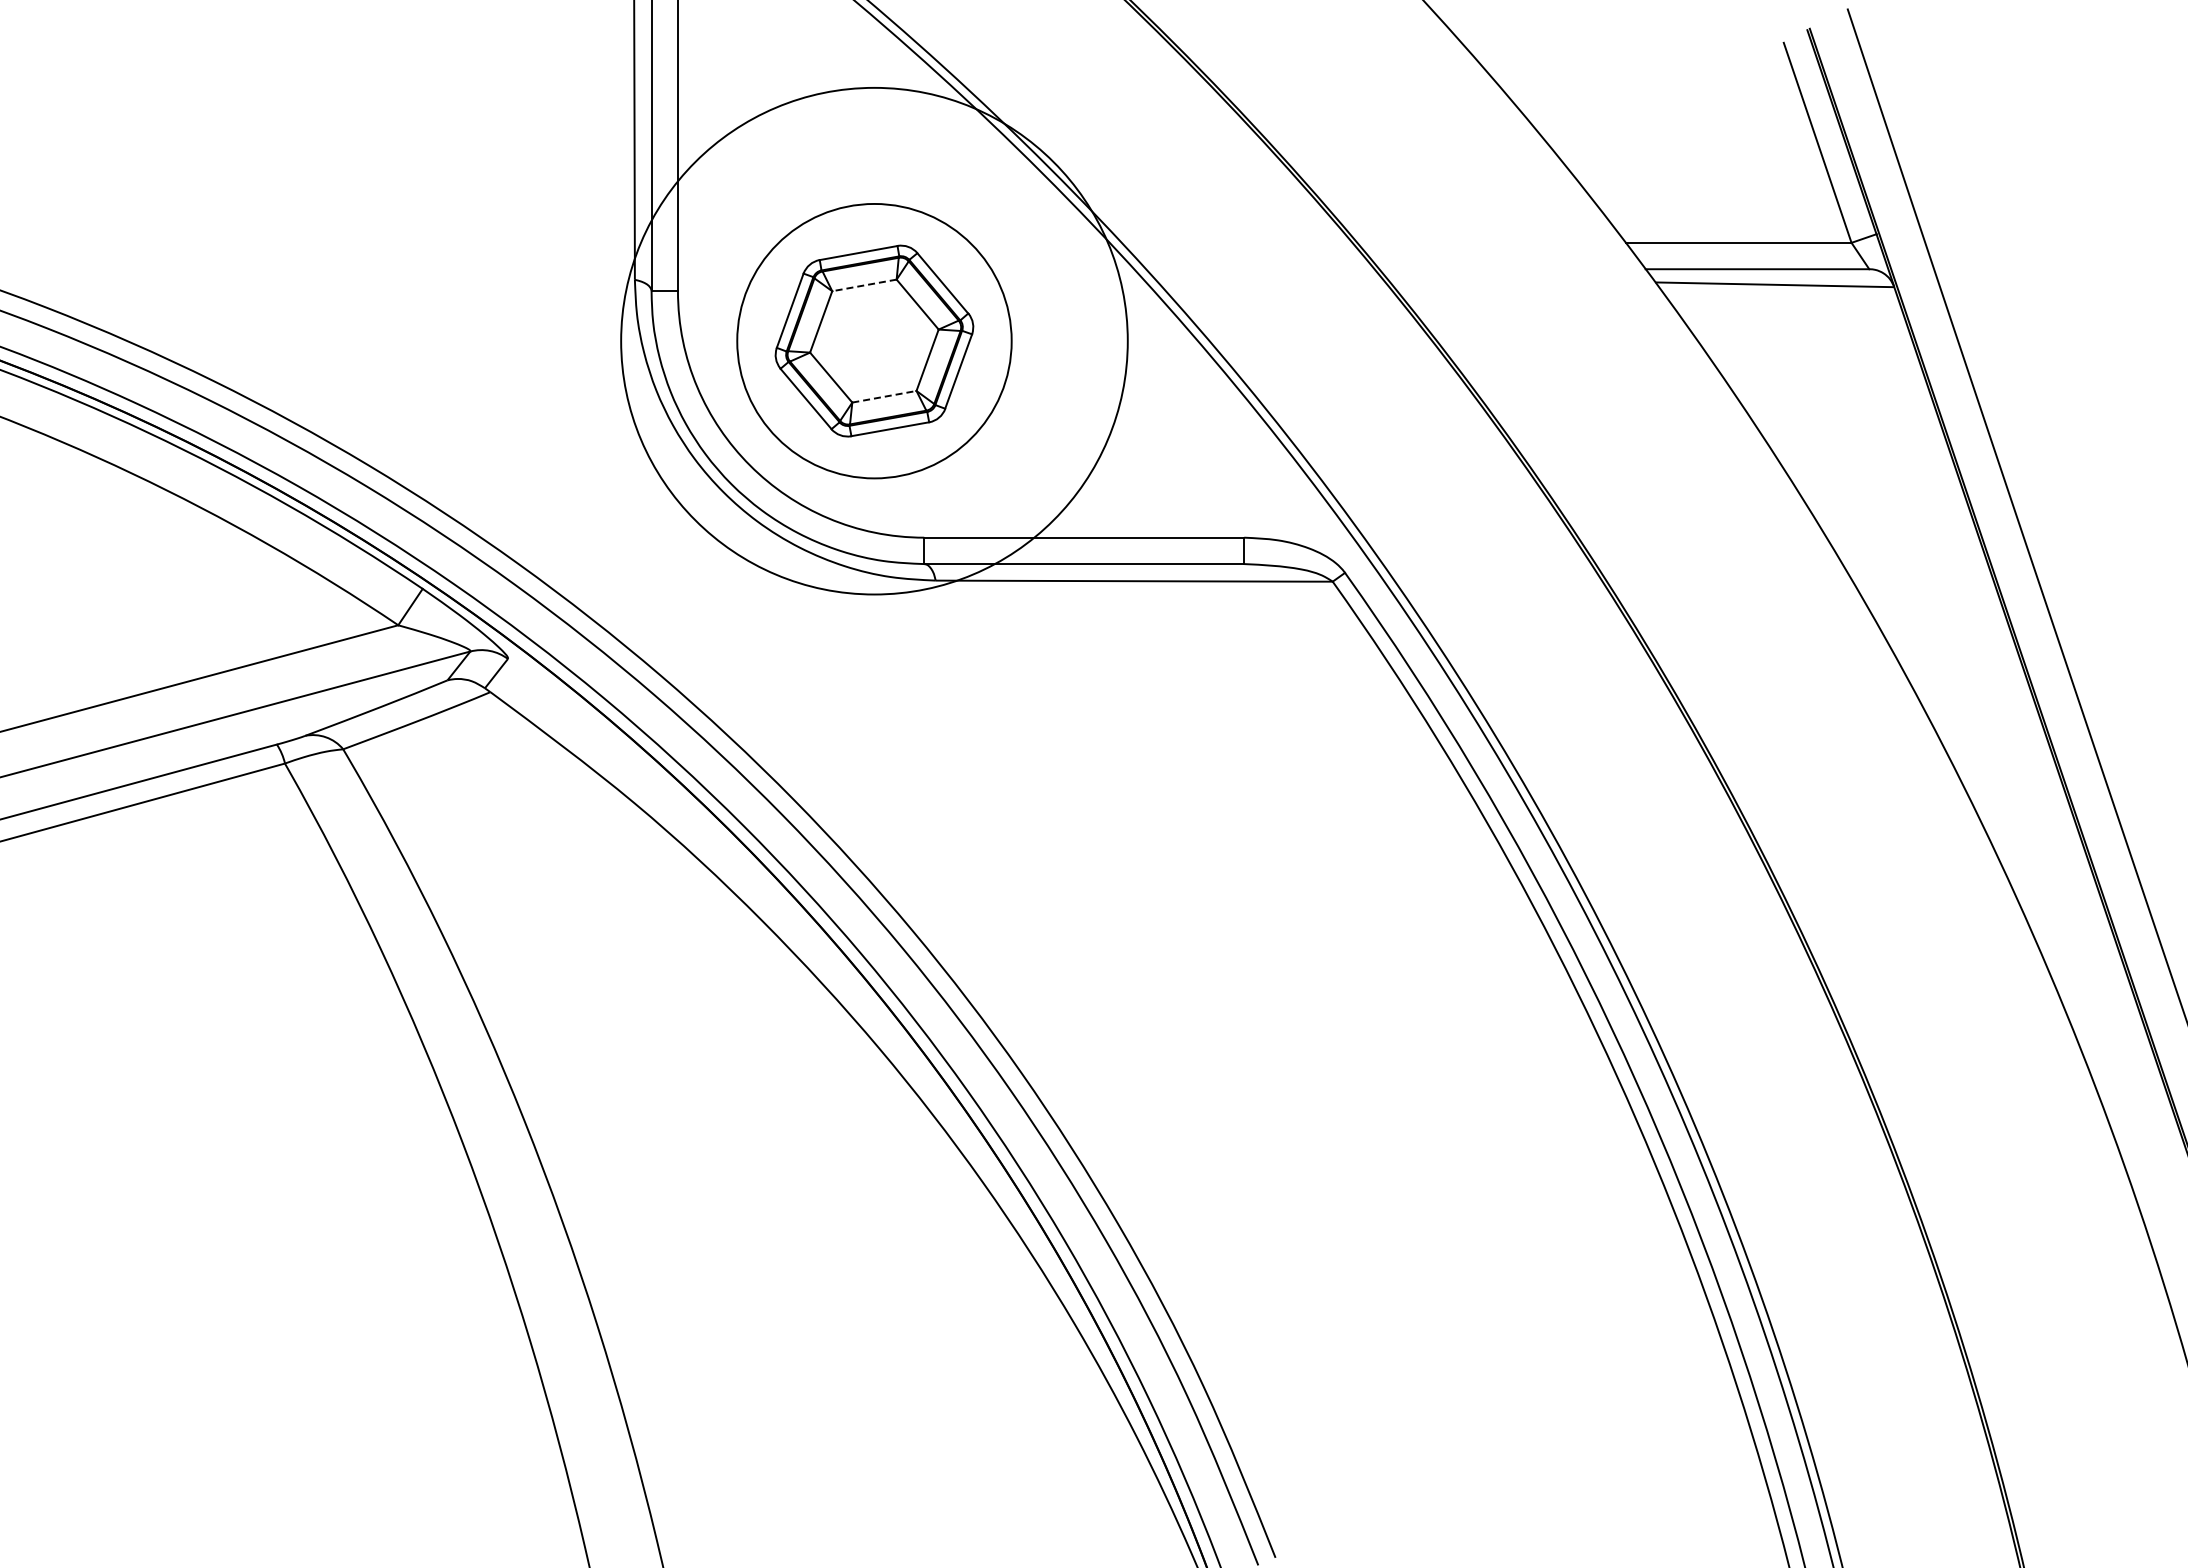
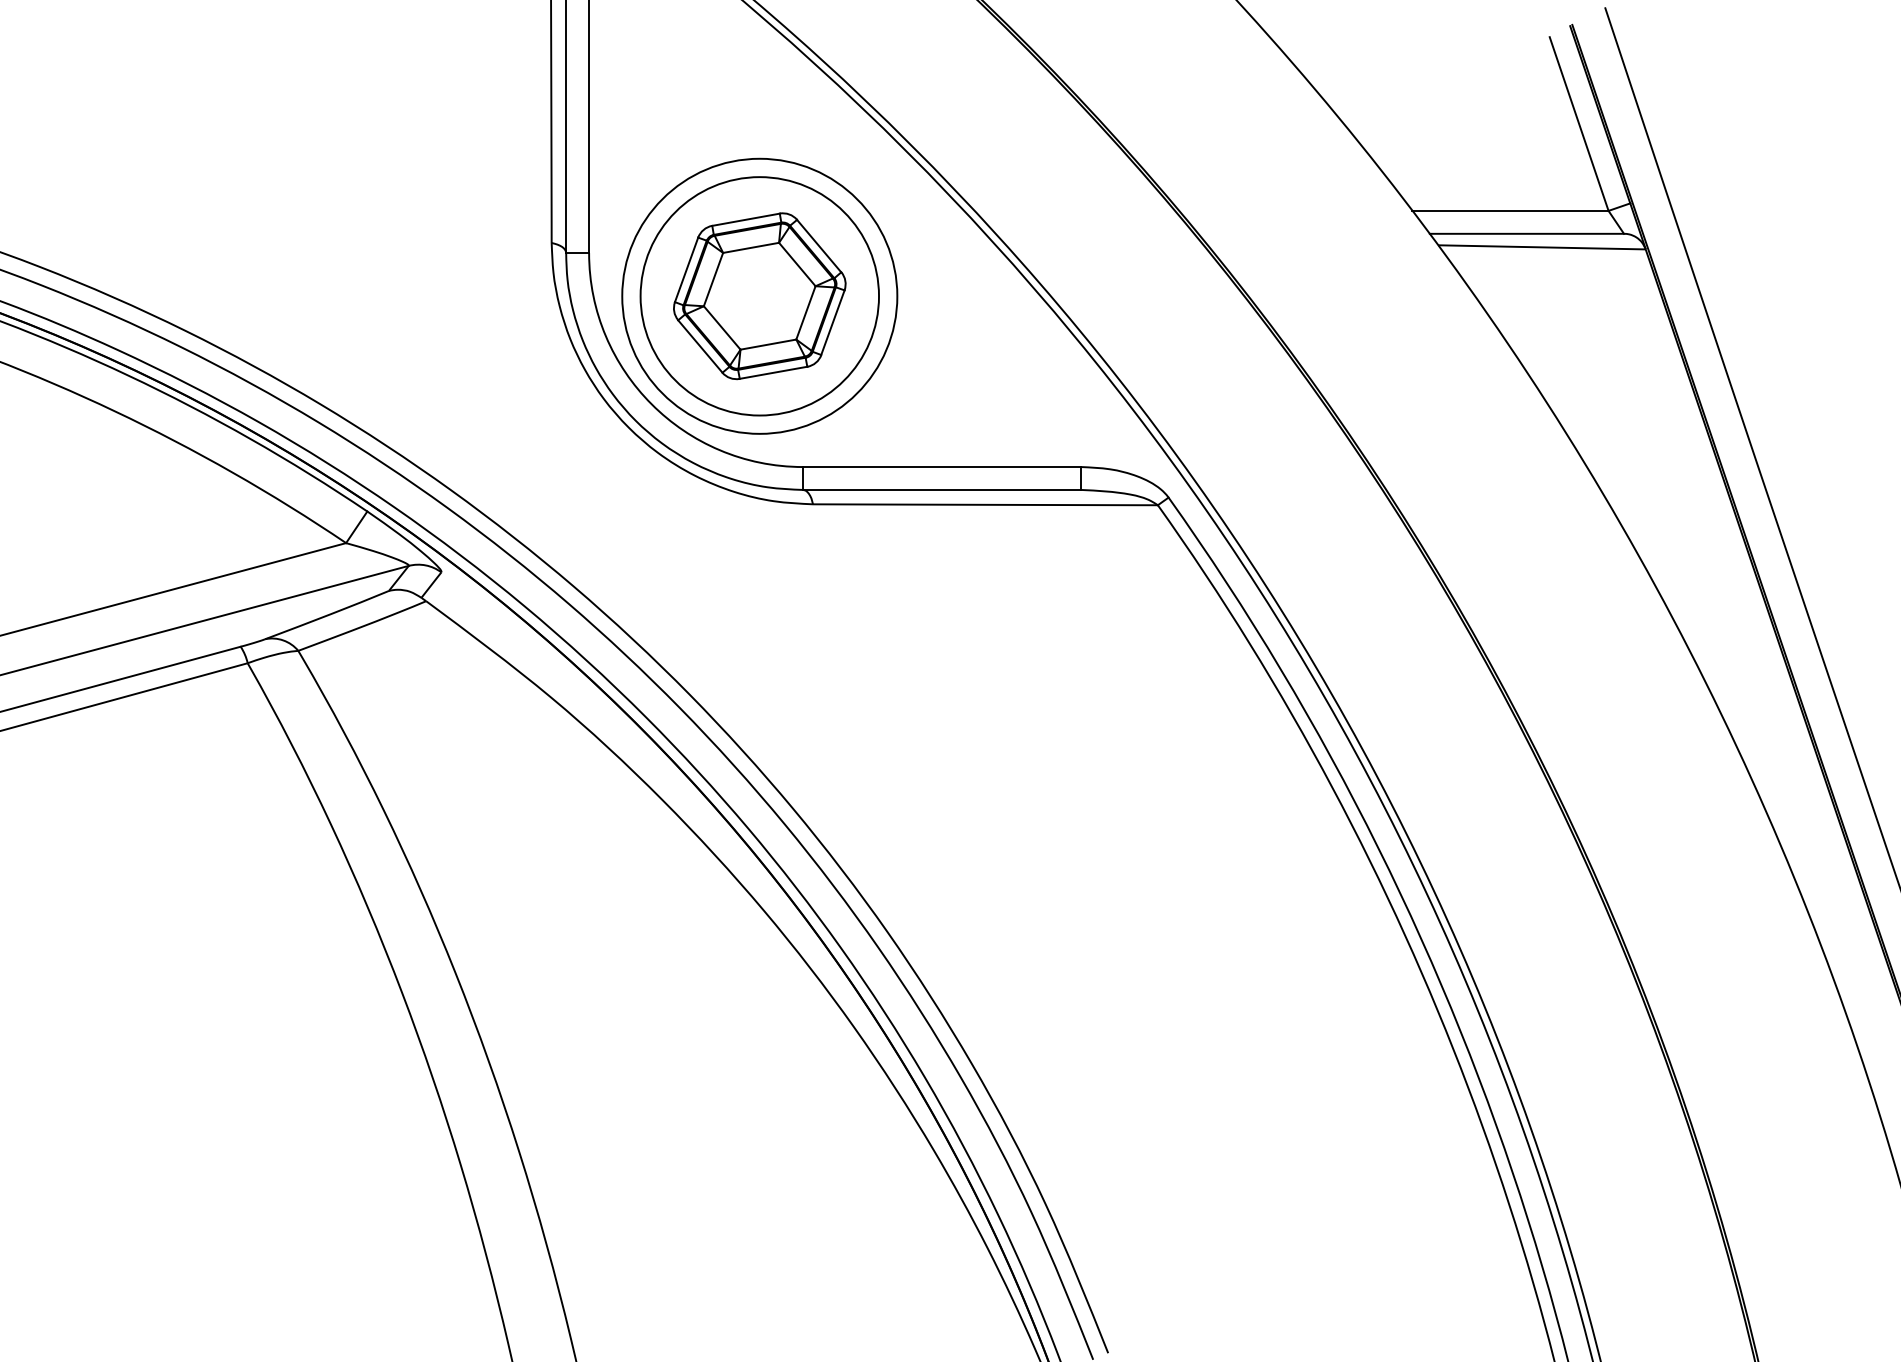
line: (864, 285) -> (751, 247), dashed -> solid
circle: (874, 340) -> (759, 295), size x0.62
line: (884, 396) -> (768, 344), dashed -> solid

